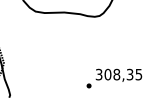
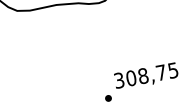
text: (129, 74) -> (160, 72), 308,35 -> 308,75

